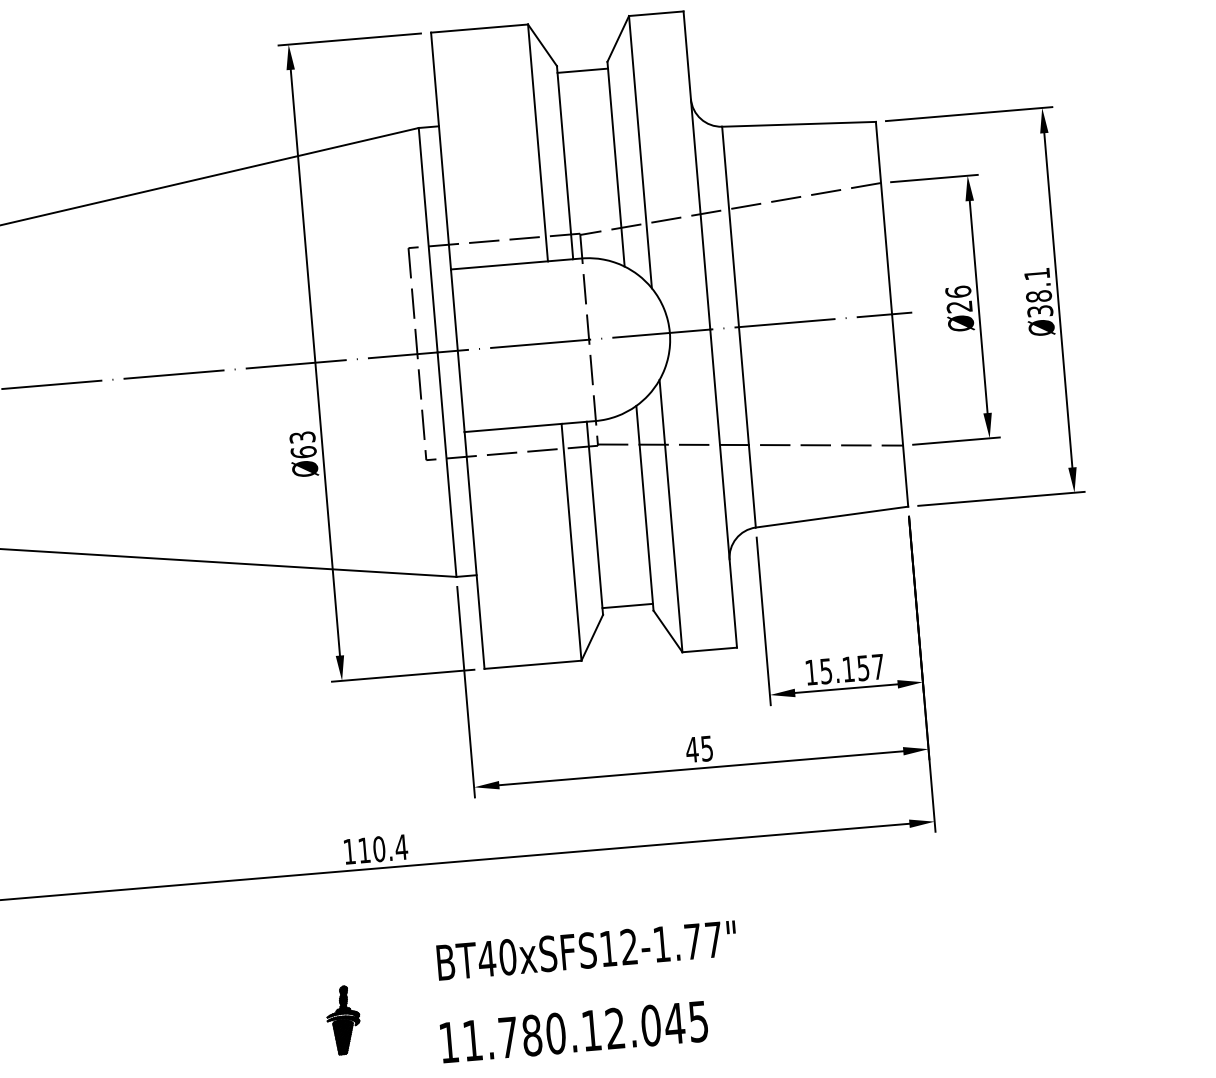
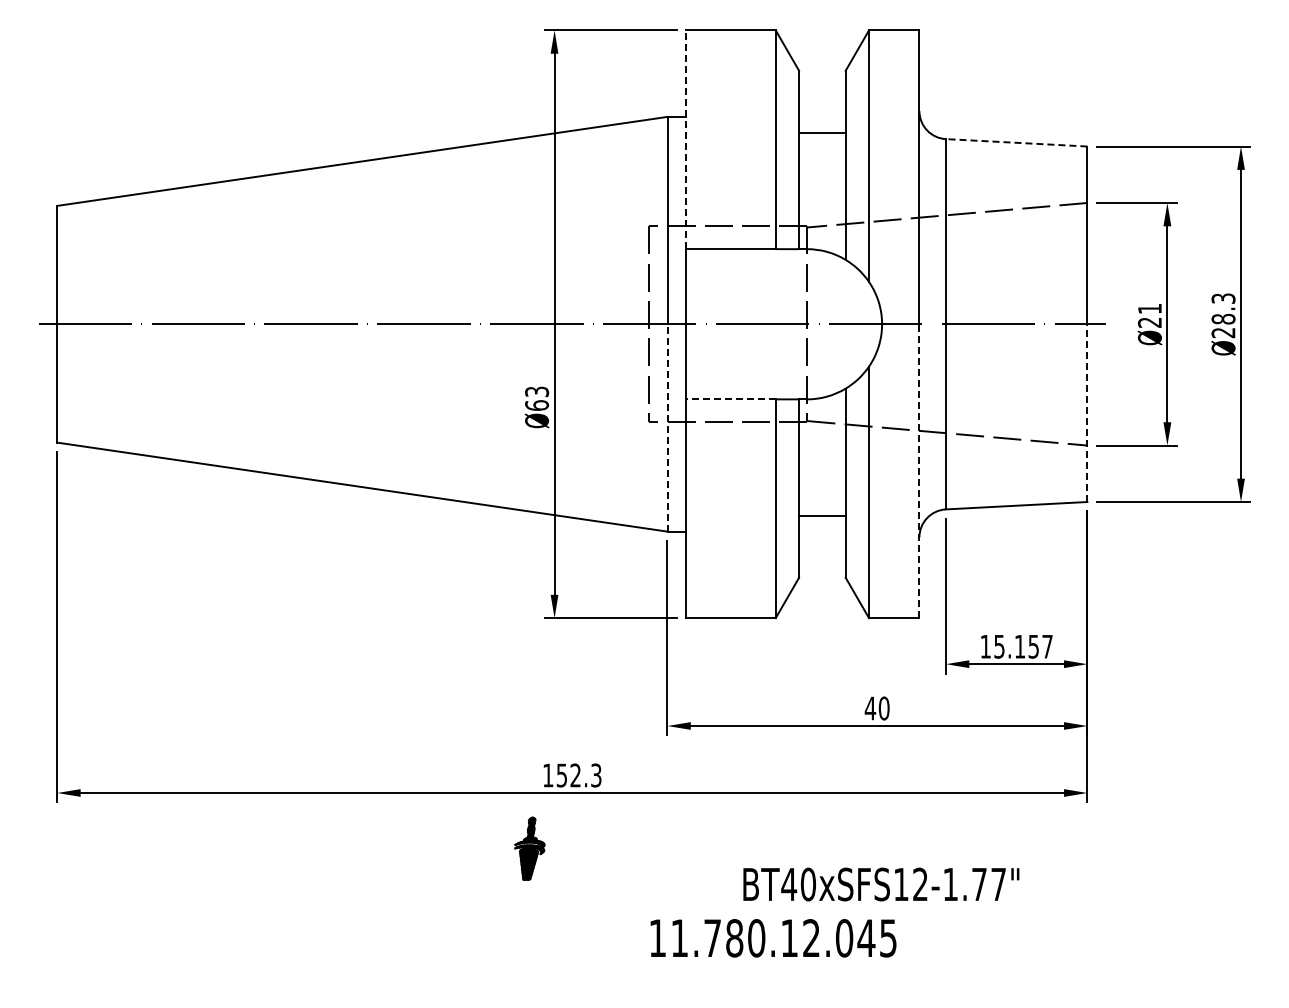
line: (582, 71) -> (822, 133), moved
line: (798, 123) -> (1016, 142), solid -> dashed
line: (441, 150) -> (686, 139), solid -> dashed
text: (957, 291) -> (1149, 308), 26 -> 21
text: (1038, 292) -> (1223, 315), 38.1 -> 28.3
line: (900, 410) -> (1087, 413), solid -> dashed
line: (512, 428) -> (730, 399), solid -> dashed
line: (446, 464) -> (667, 427), solid -> dashed
line: (723, 488) -> (919, 471), solid -> dashed
line: (627, 605) -> (822, 515), moved
text: (706, 748) -> (883, 708), 45 -> 40
text: (382, 848) -> (578, 775), 110.4 -> 152.3
text: (587, 950) -> (881, 884), moved
part: (343, 1020) -> (529, 848), moved
text: (574, 1032) -> (773, 938), moved

